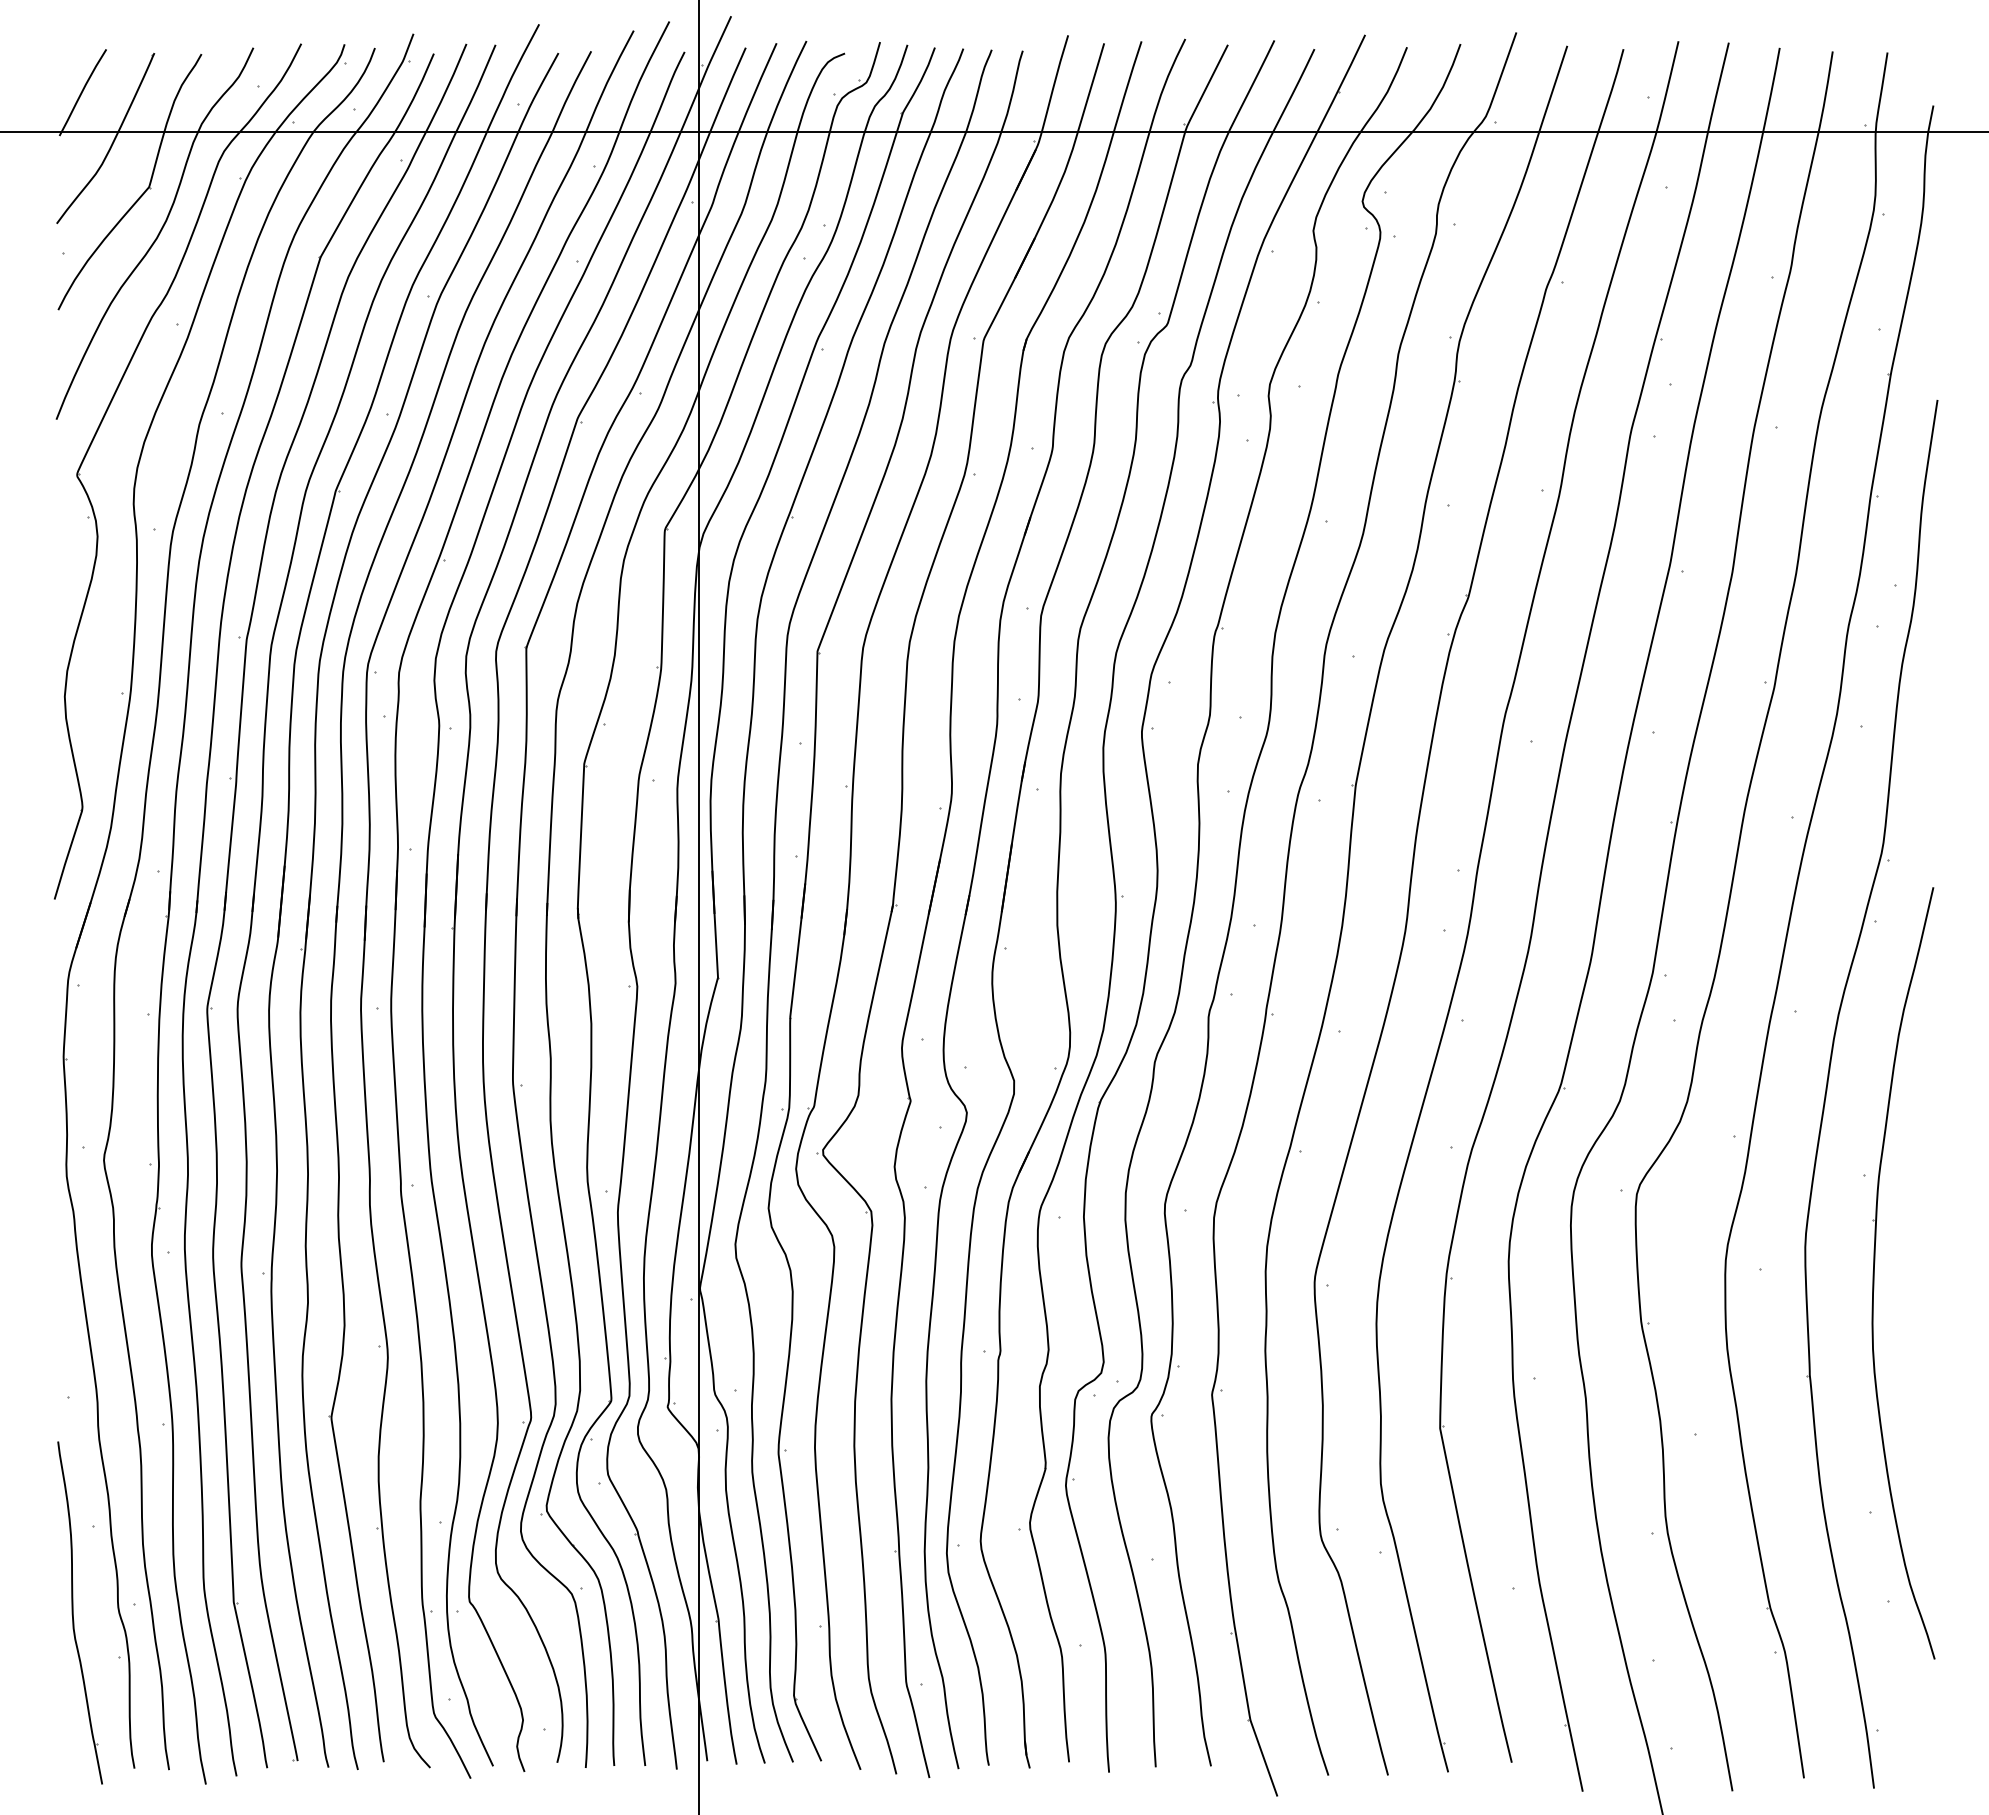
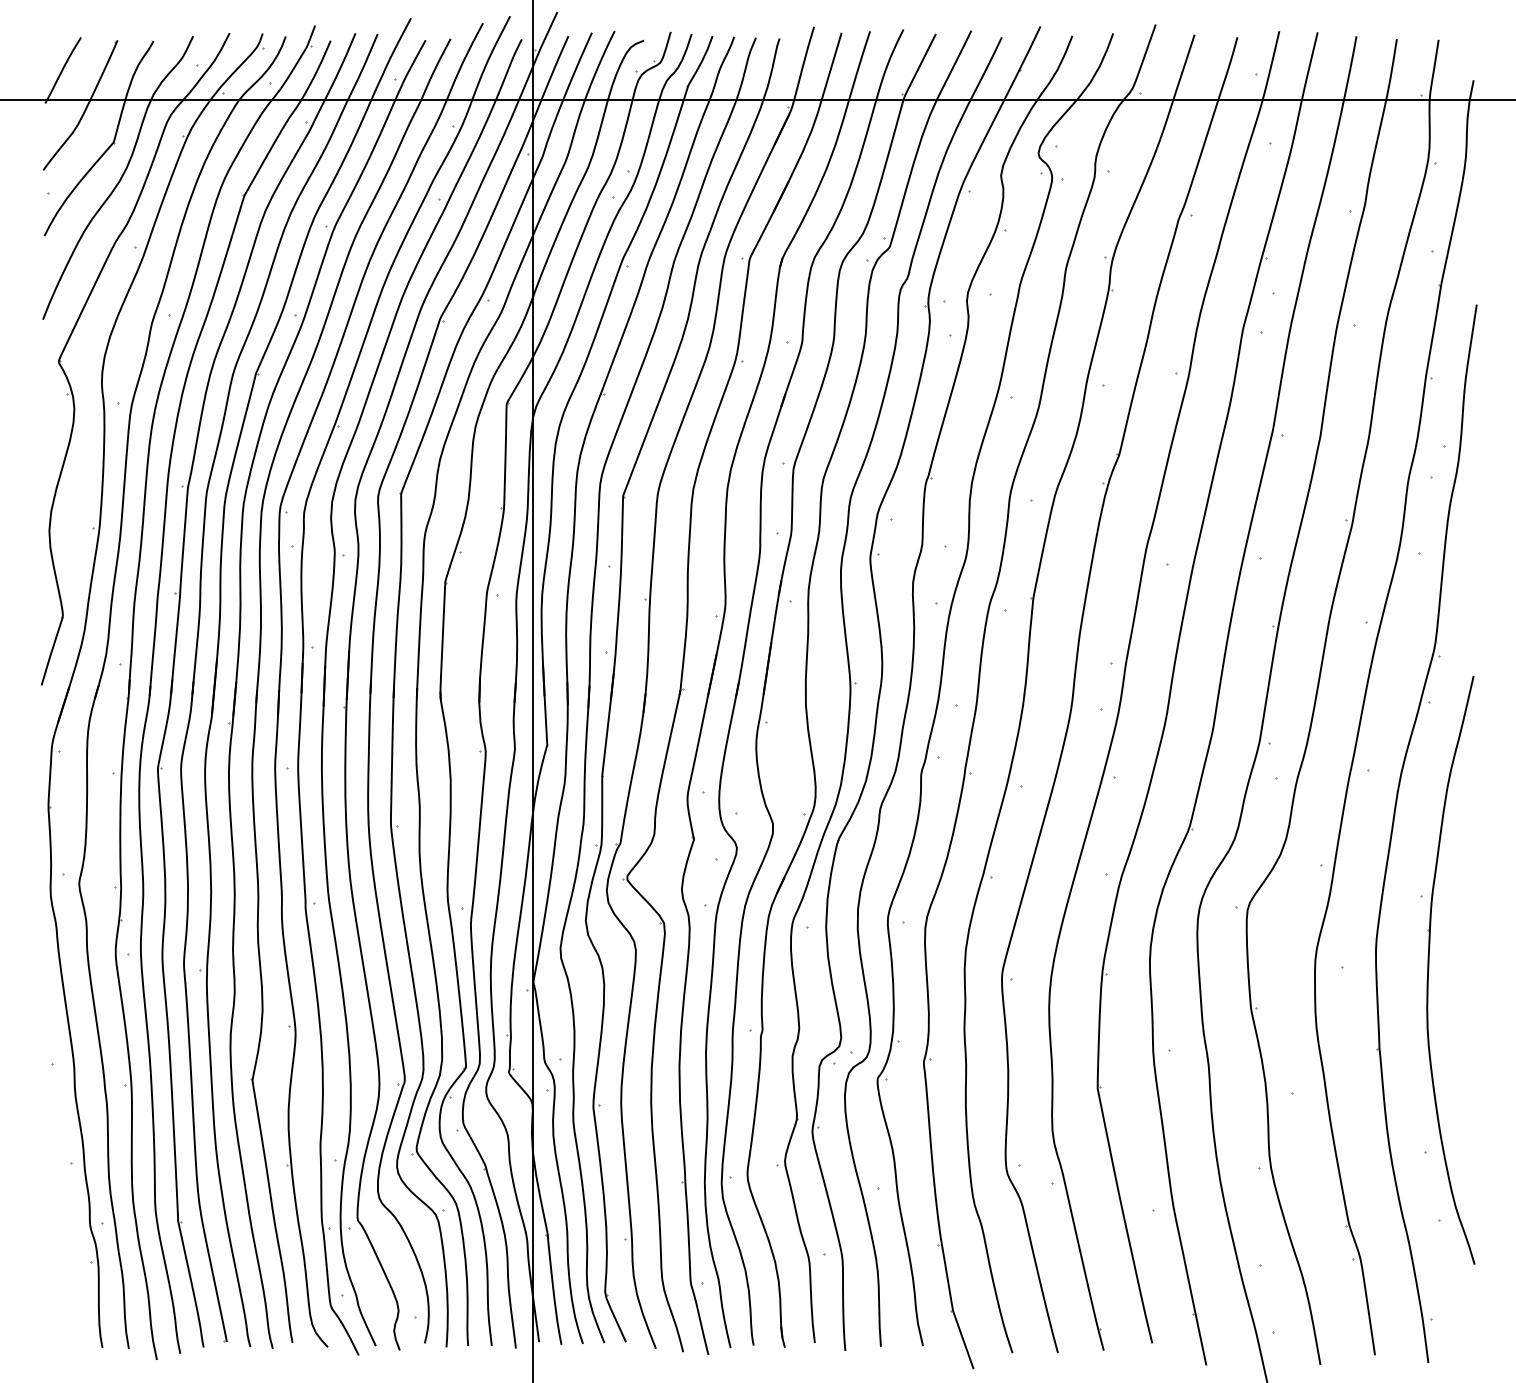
part: (79, 1612) -> (60, 1228), removed

